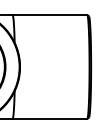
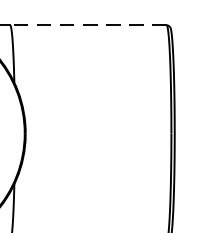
line: (49, 15) -> (87, 25), solid -> dashed

